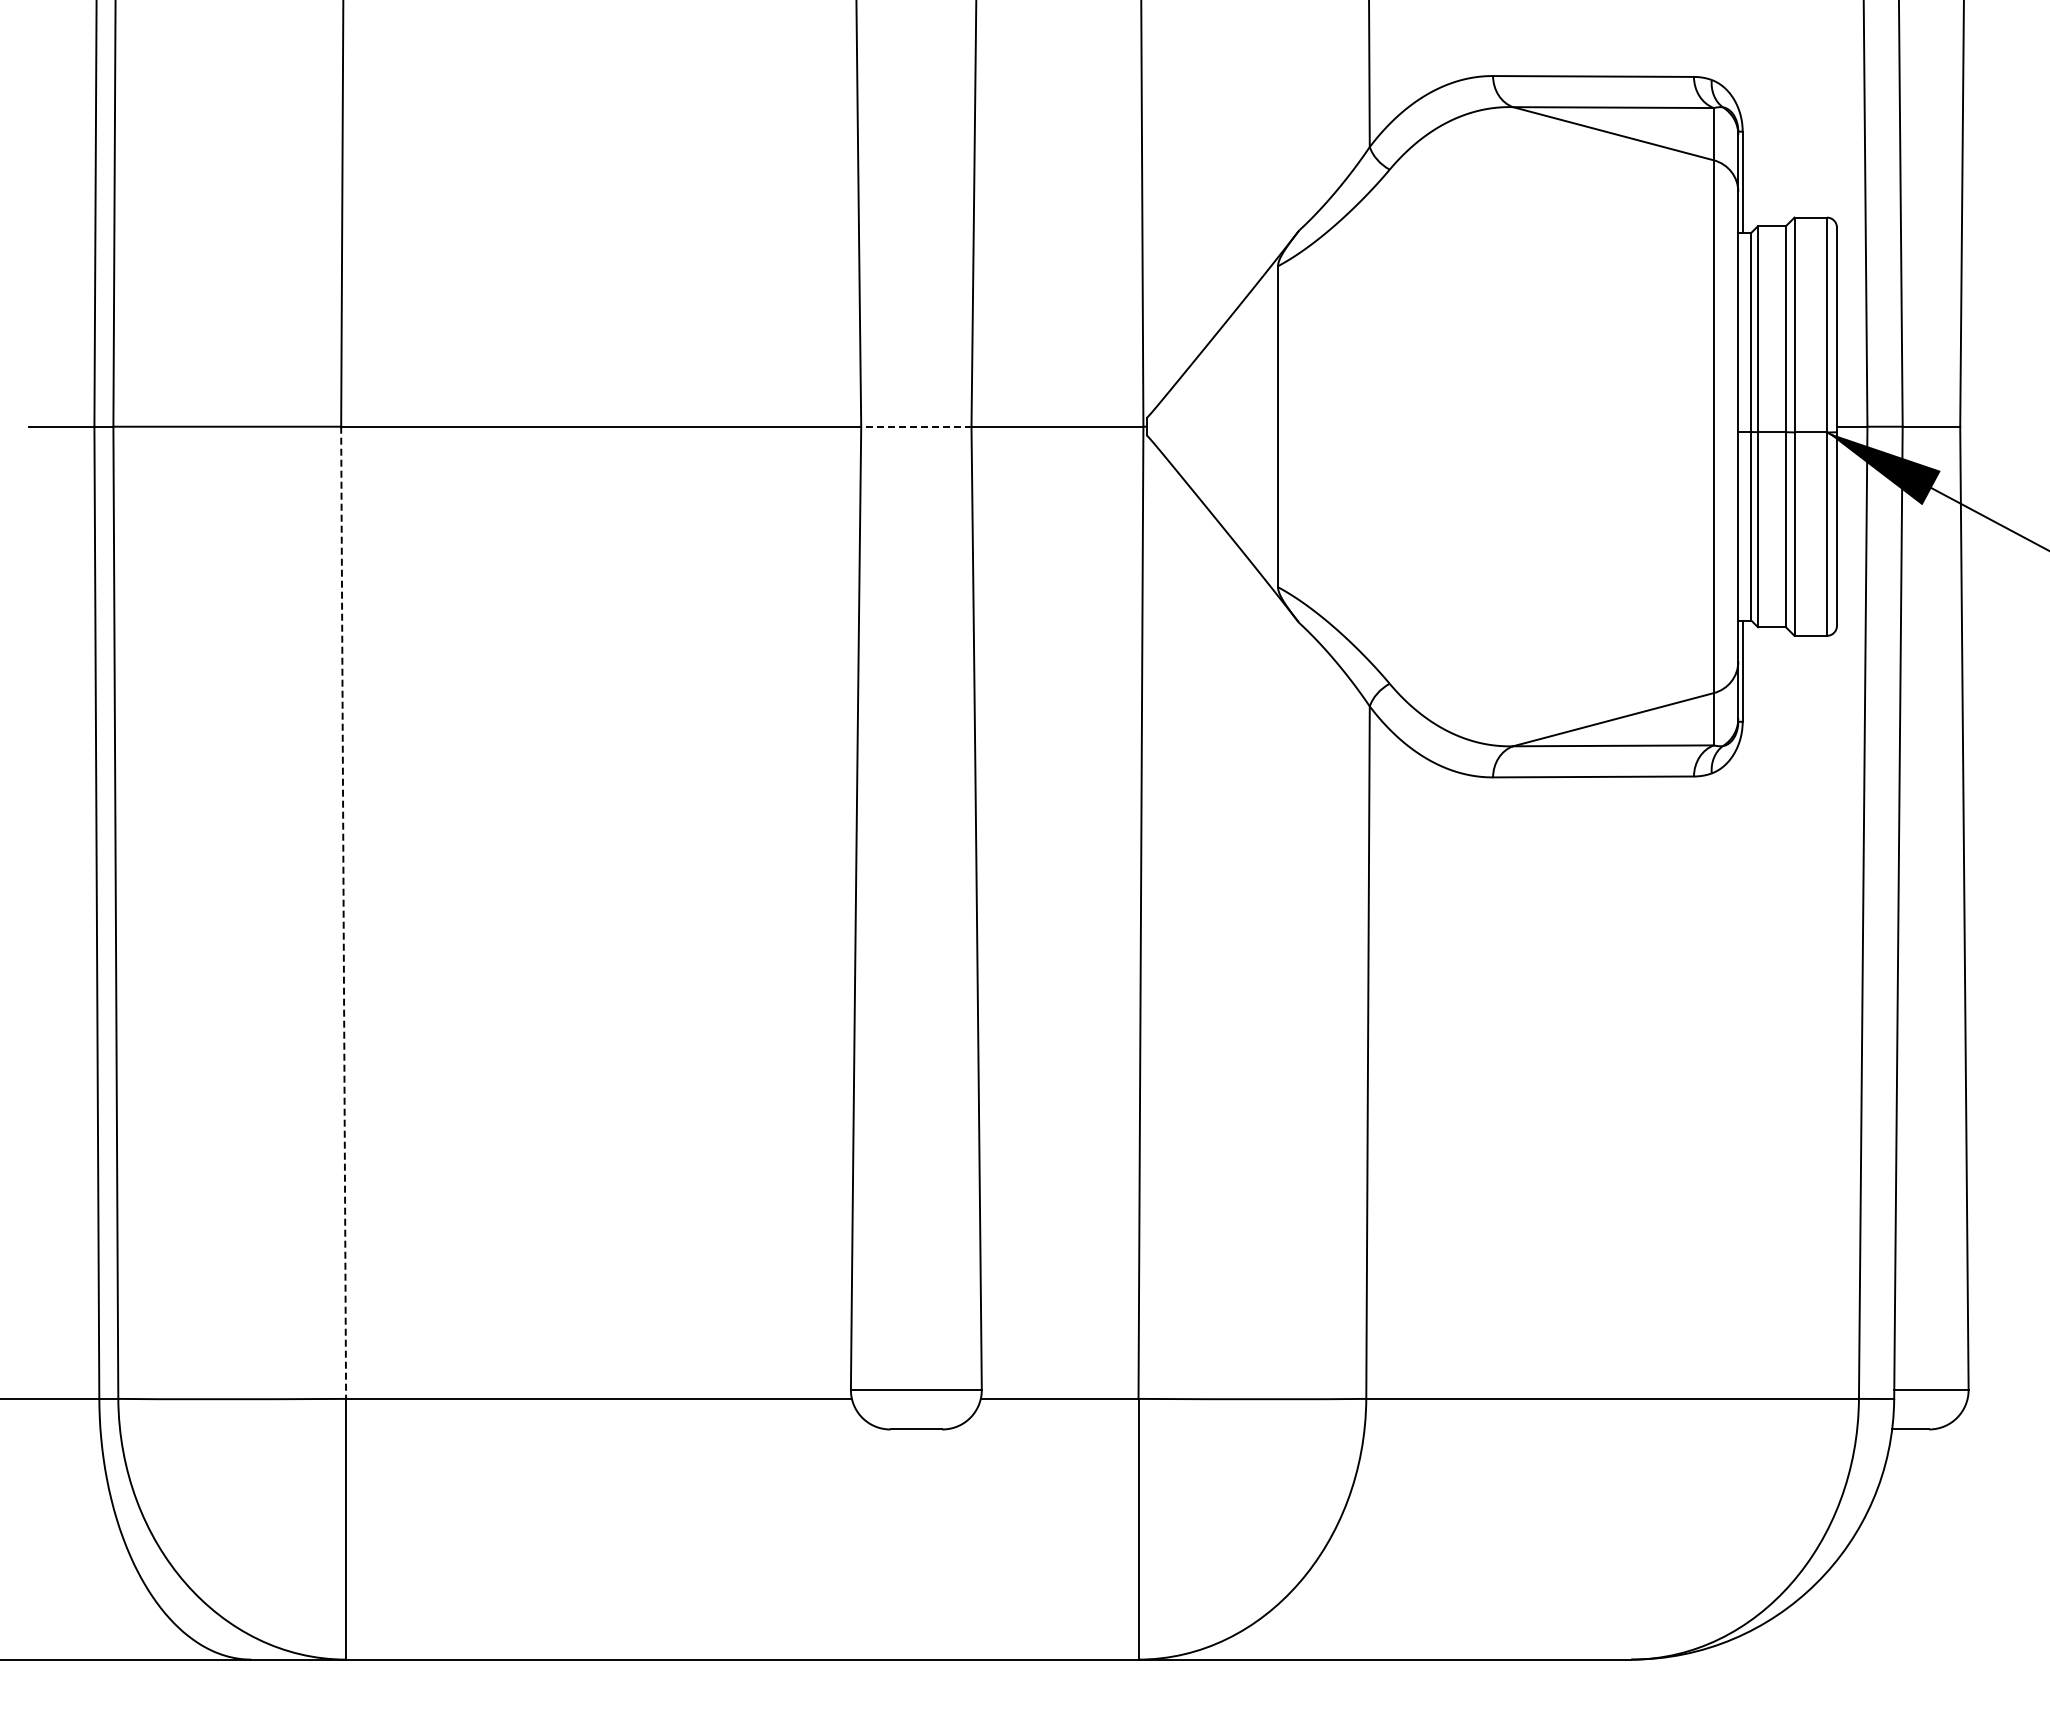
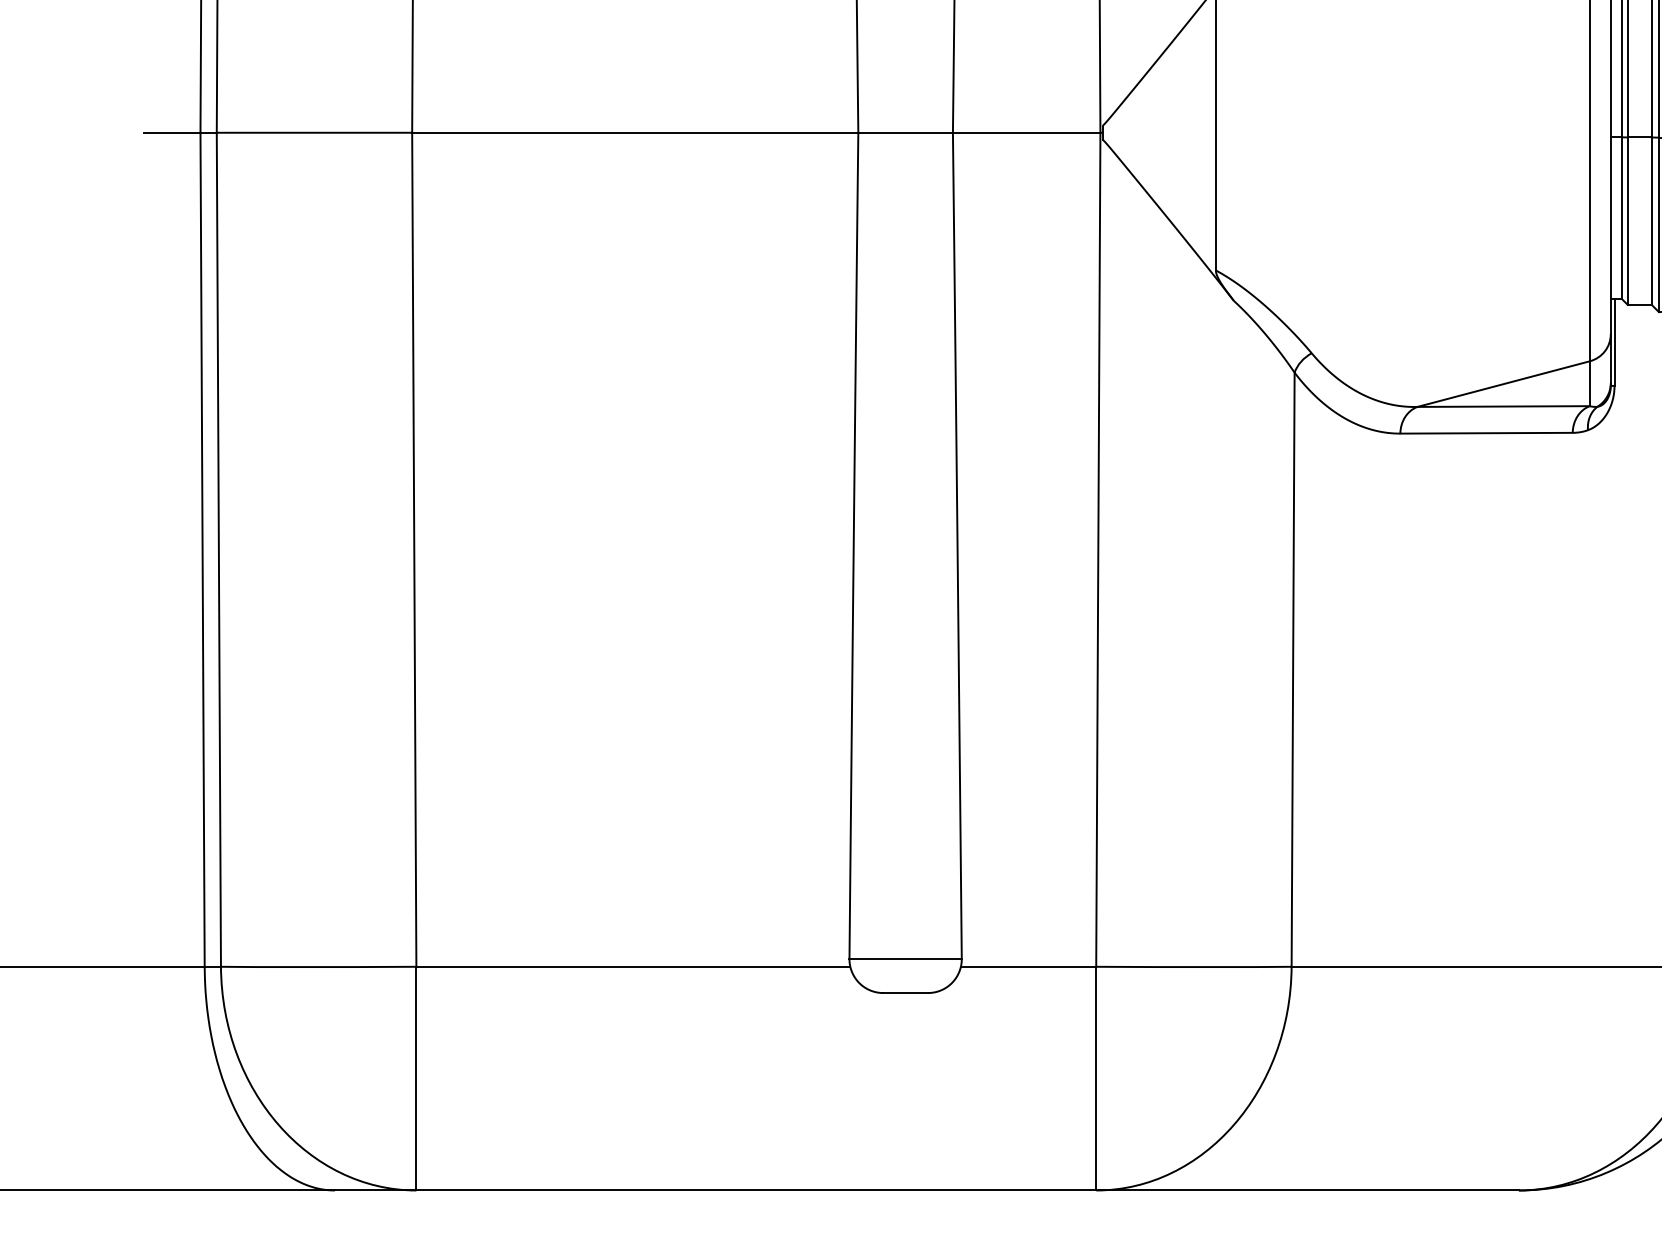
line: (915, 426) -> (904, 132), dashed -> solid
line: (343, 913) -> (414, 550), dashed -> solid

